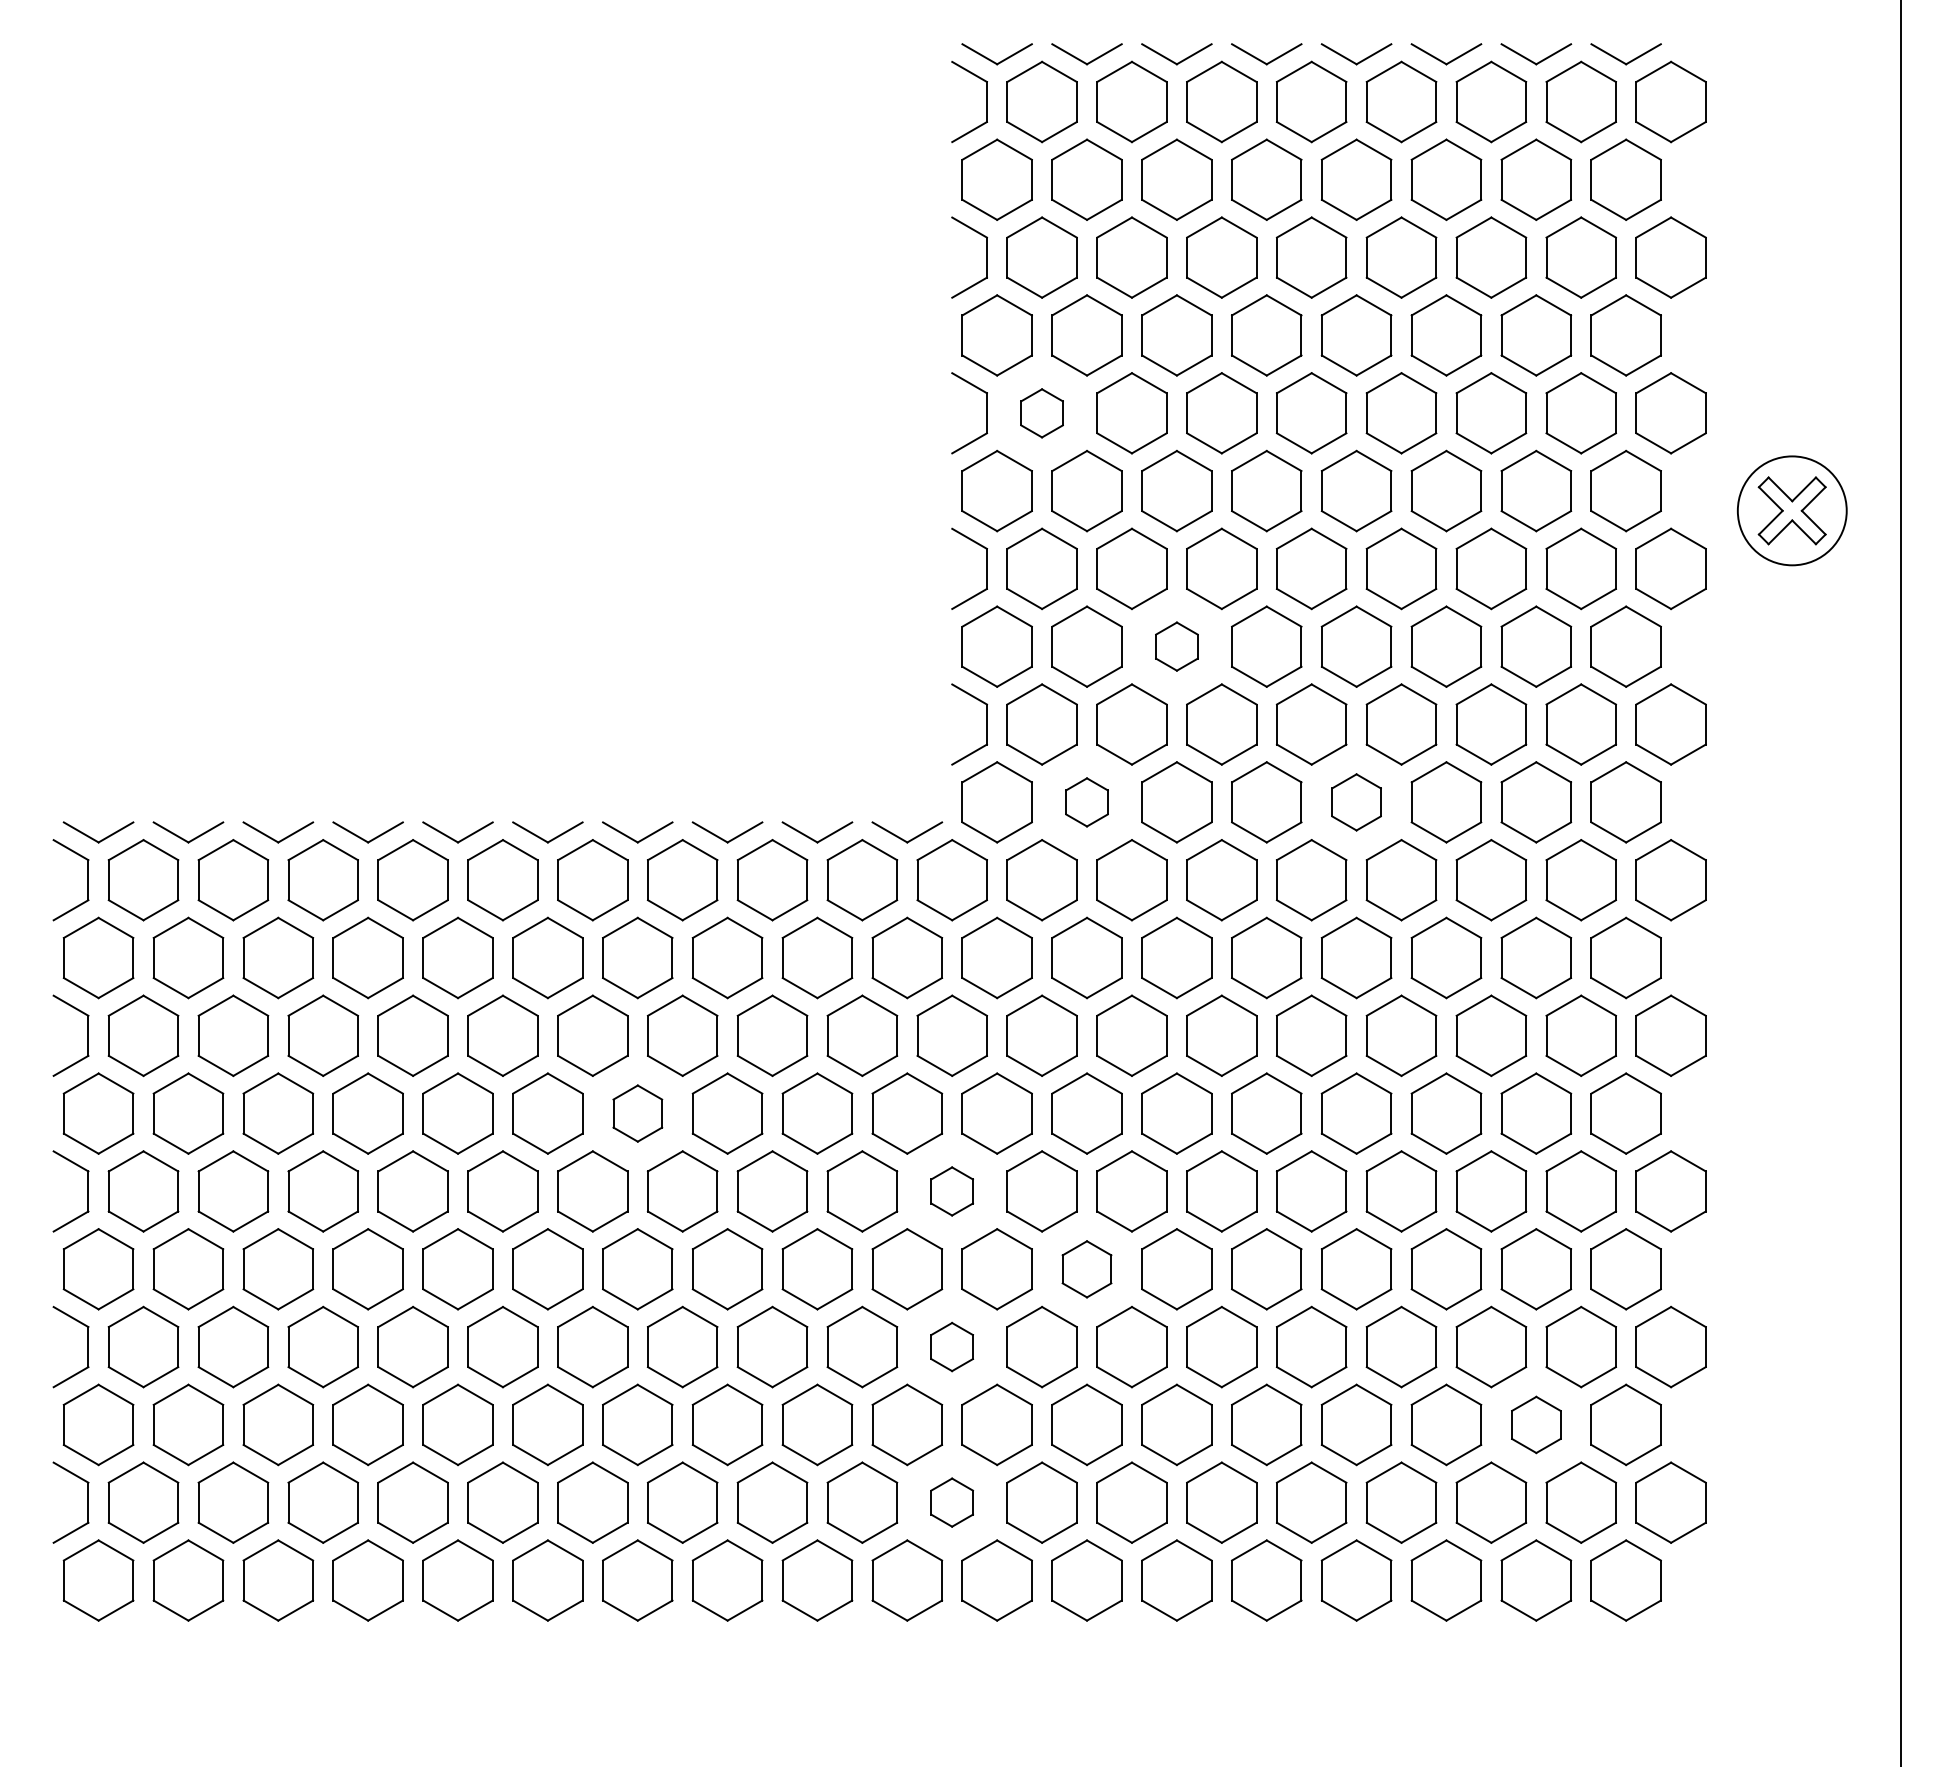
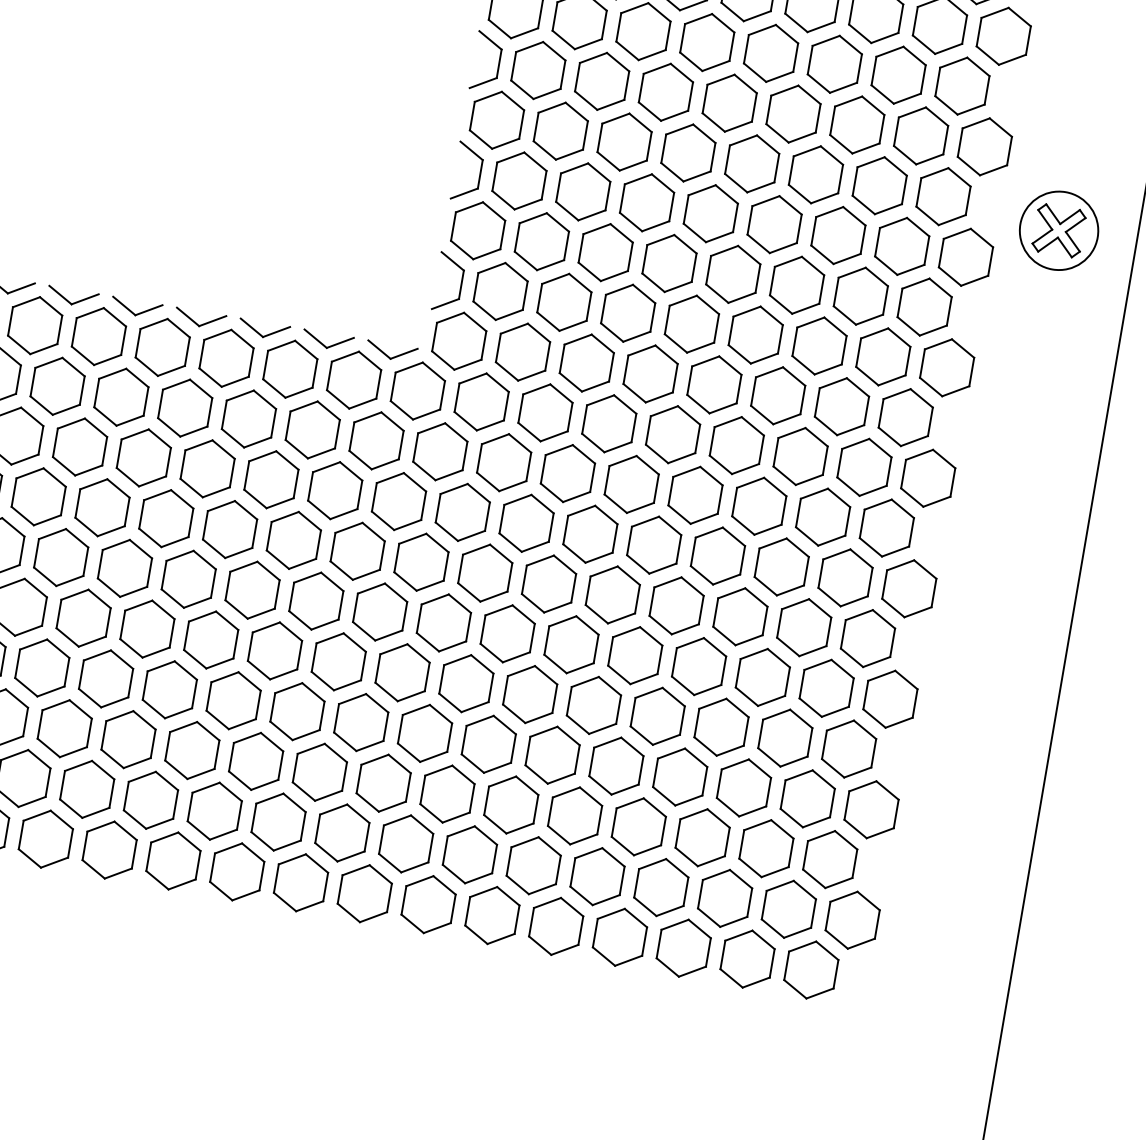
part: (1041, 413) -> (537, 70), size x1.67
part: (1176, 646) -> (605, 252), size x1.67
part: (1086, 802) -> (522, 352), size x1.67
part: (1356, 802) -> (714, 384), size x1.43
part: (637, 1113) -> (166, 518), size x1.43
part: (951, 1191) -> (379, 611), size x1.67
part: (1086, 1269) -> (465, 683), size x1.43
part: (951, 1346) -> (360, 722), size x1.67
part: (1536, 1424) -> (766, 848), size x1.43
part: (951, 1502) -> (341, 832), size x1.67

